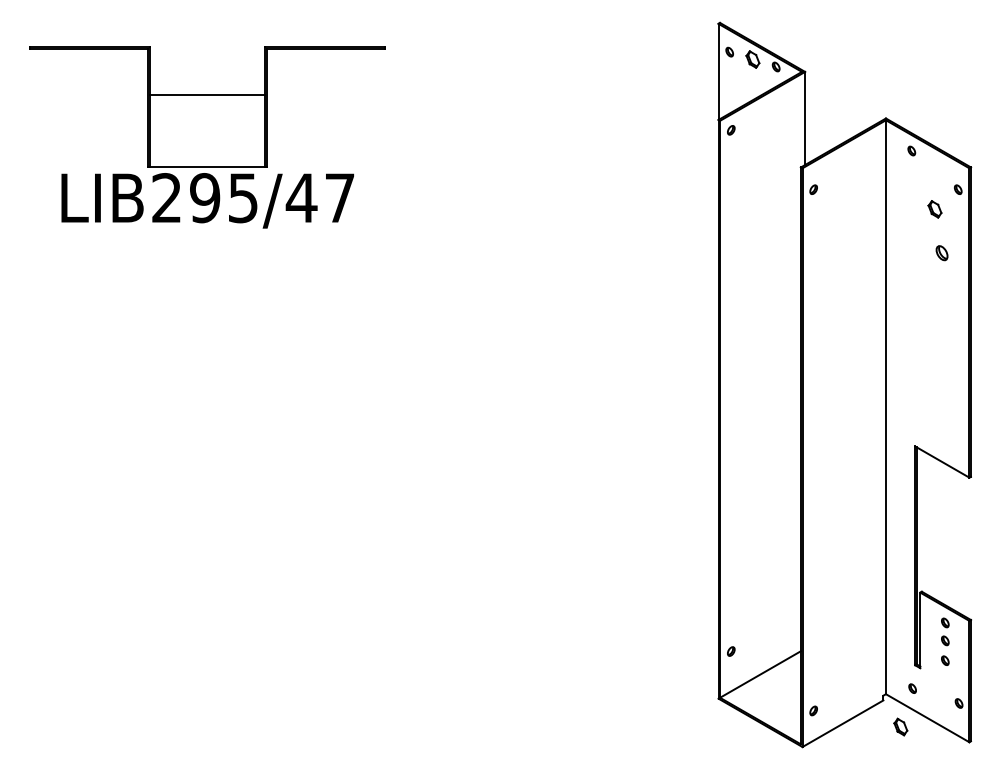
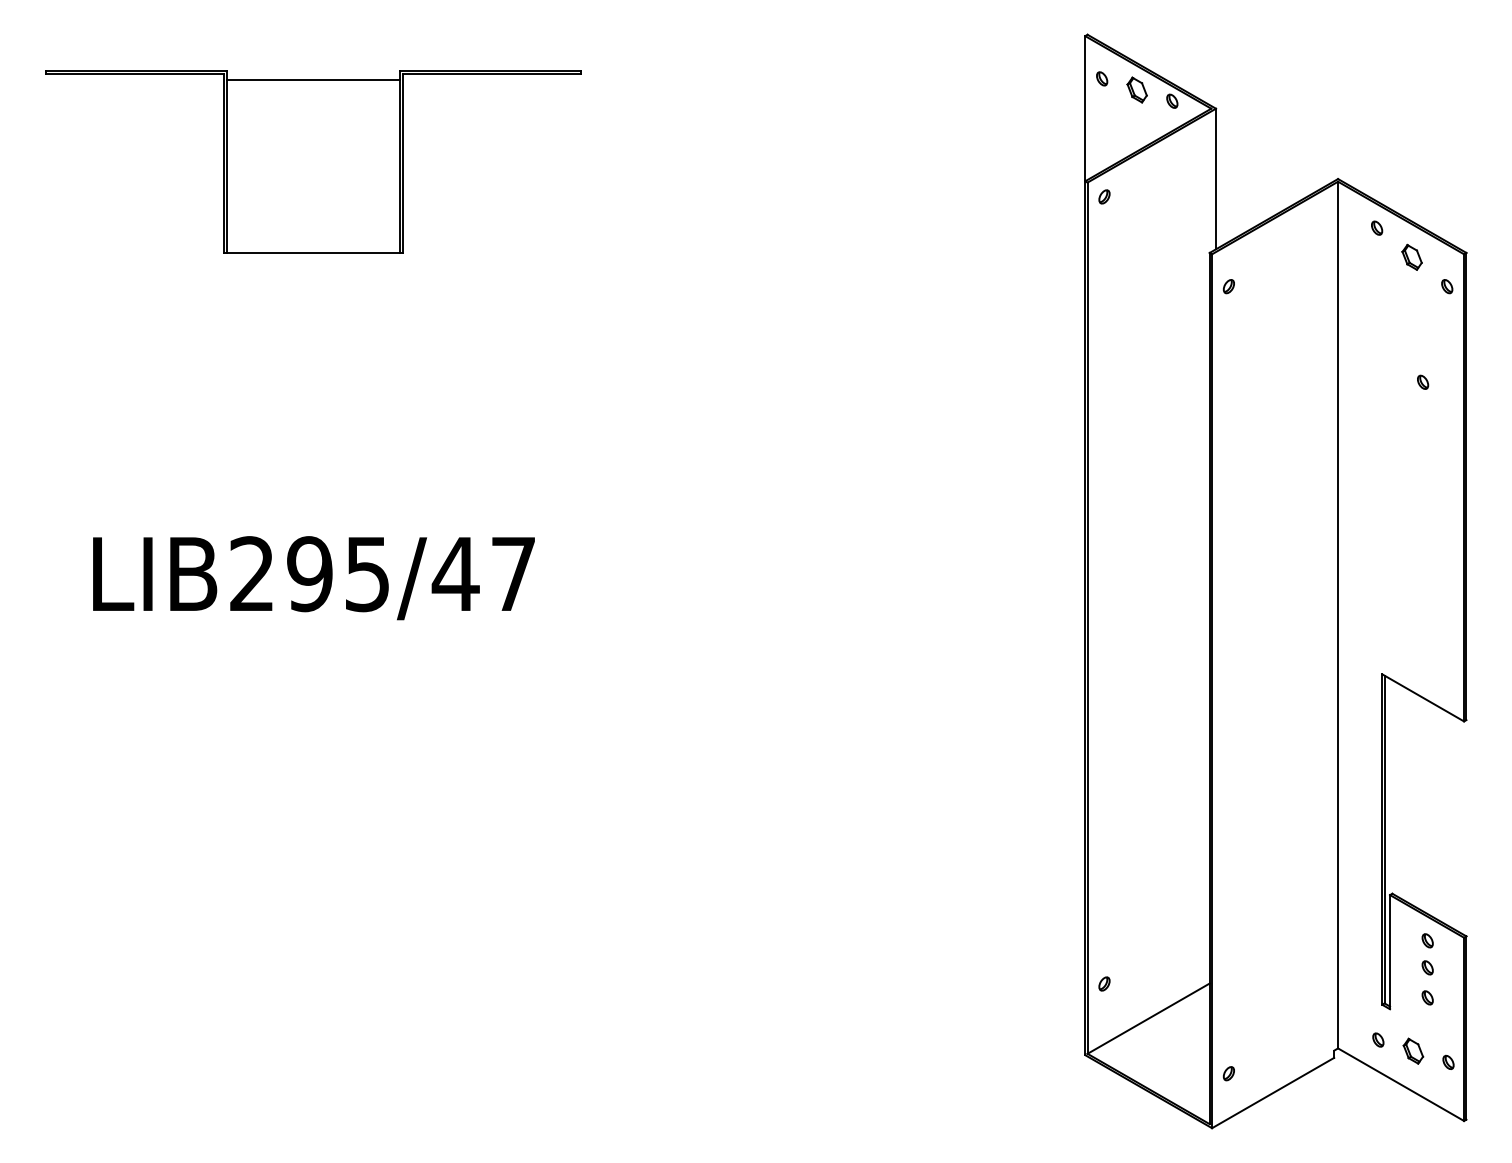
line: (207, 94) -> (313, 79), moved
text: (207, 200) -> (313, 577), moved
part: (934, 209) -> (1411, 257), moved
part: (942, 252) -> (1423, 381), size x0.62
part: (900, 726) -> (1412, 1050), moved

